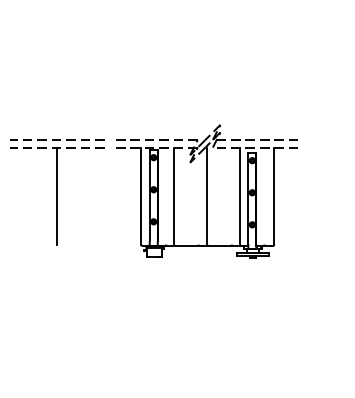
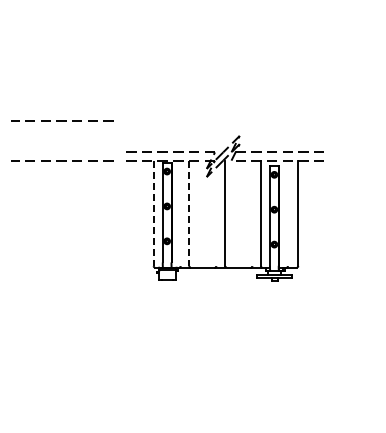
line: (57, 139) -> (62, 120), moved
line: (56, 196) -> (61, 213), removed
line: (141, 196) -> (153, 213), solid -> dashed
line: (174, 196) -> (189, 213), solid -> dashed

